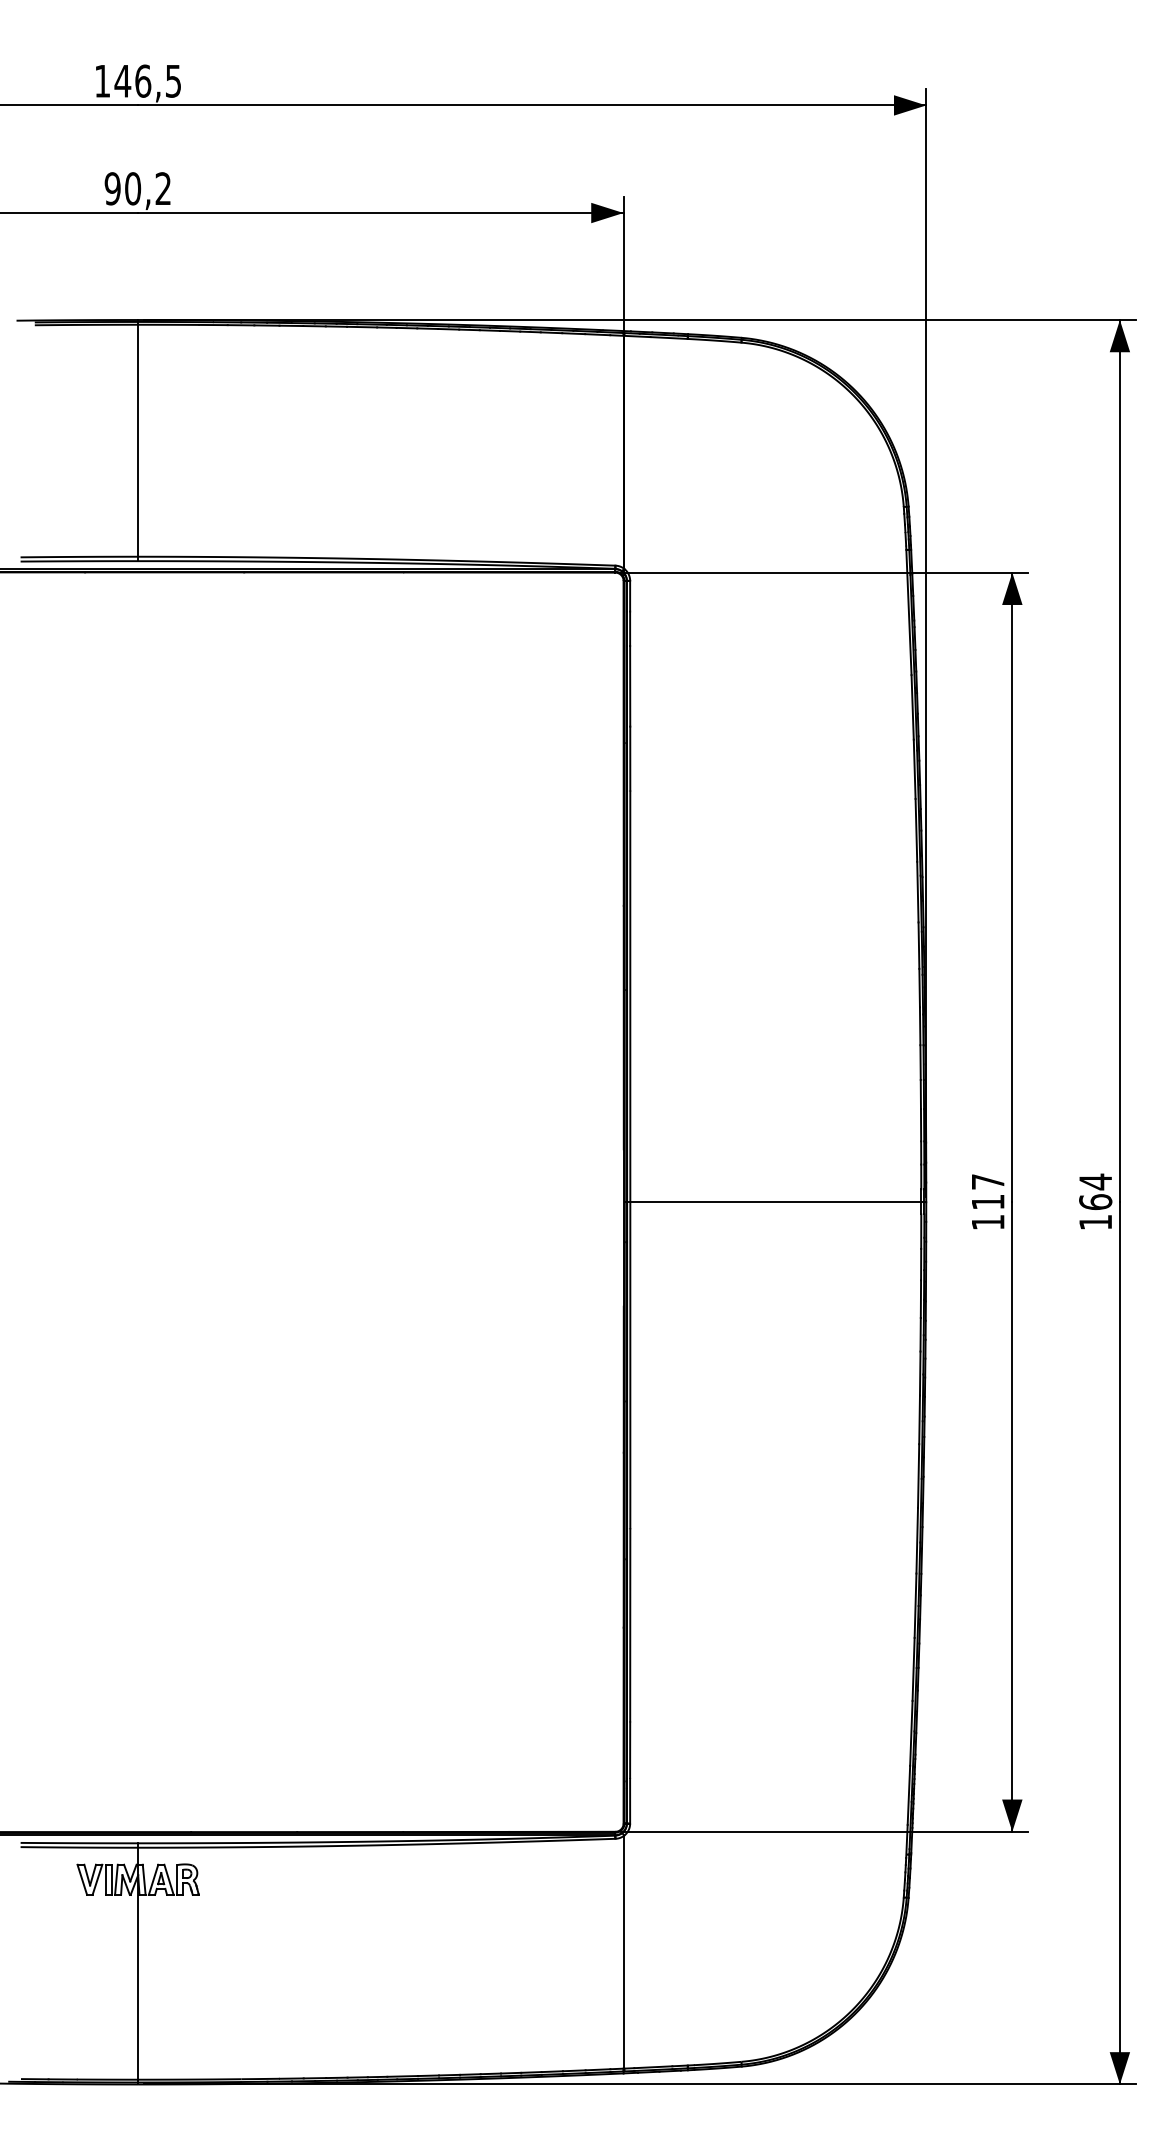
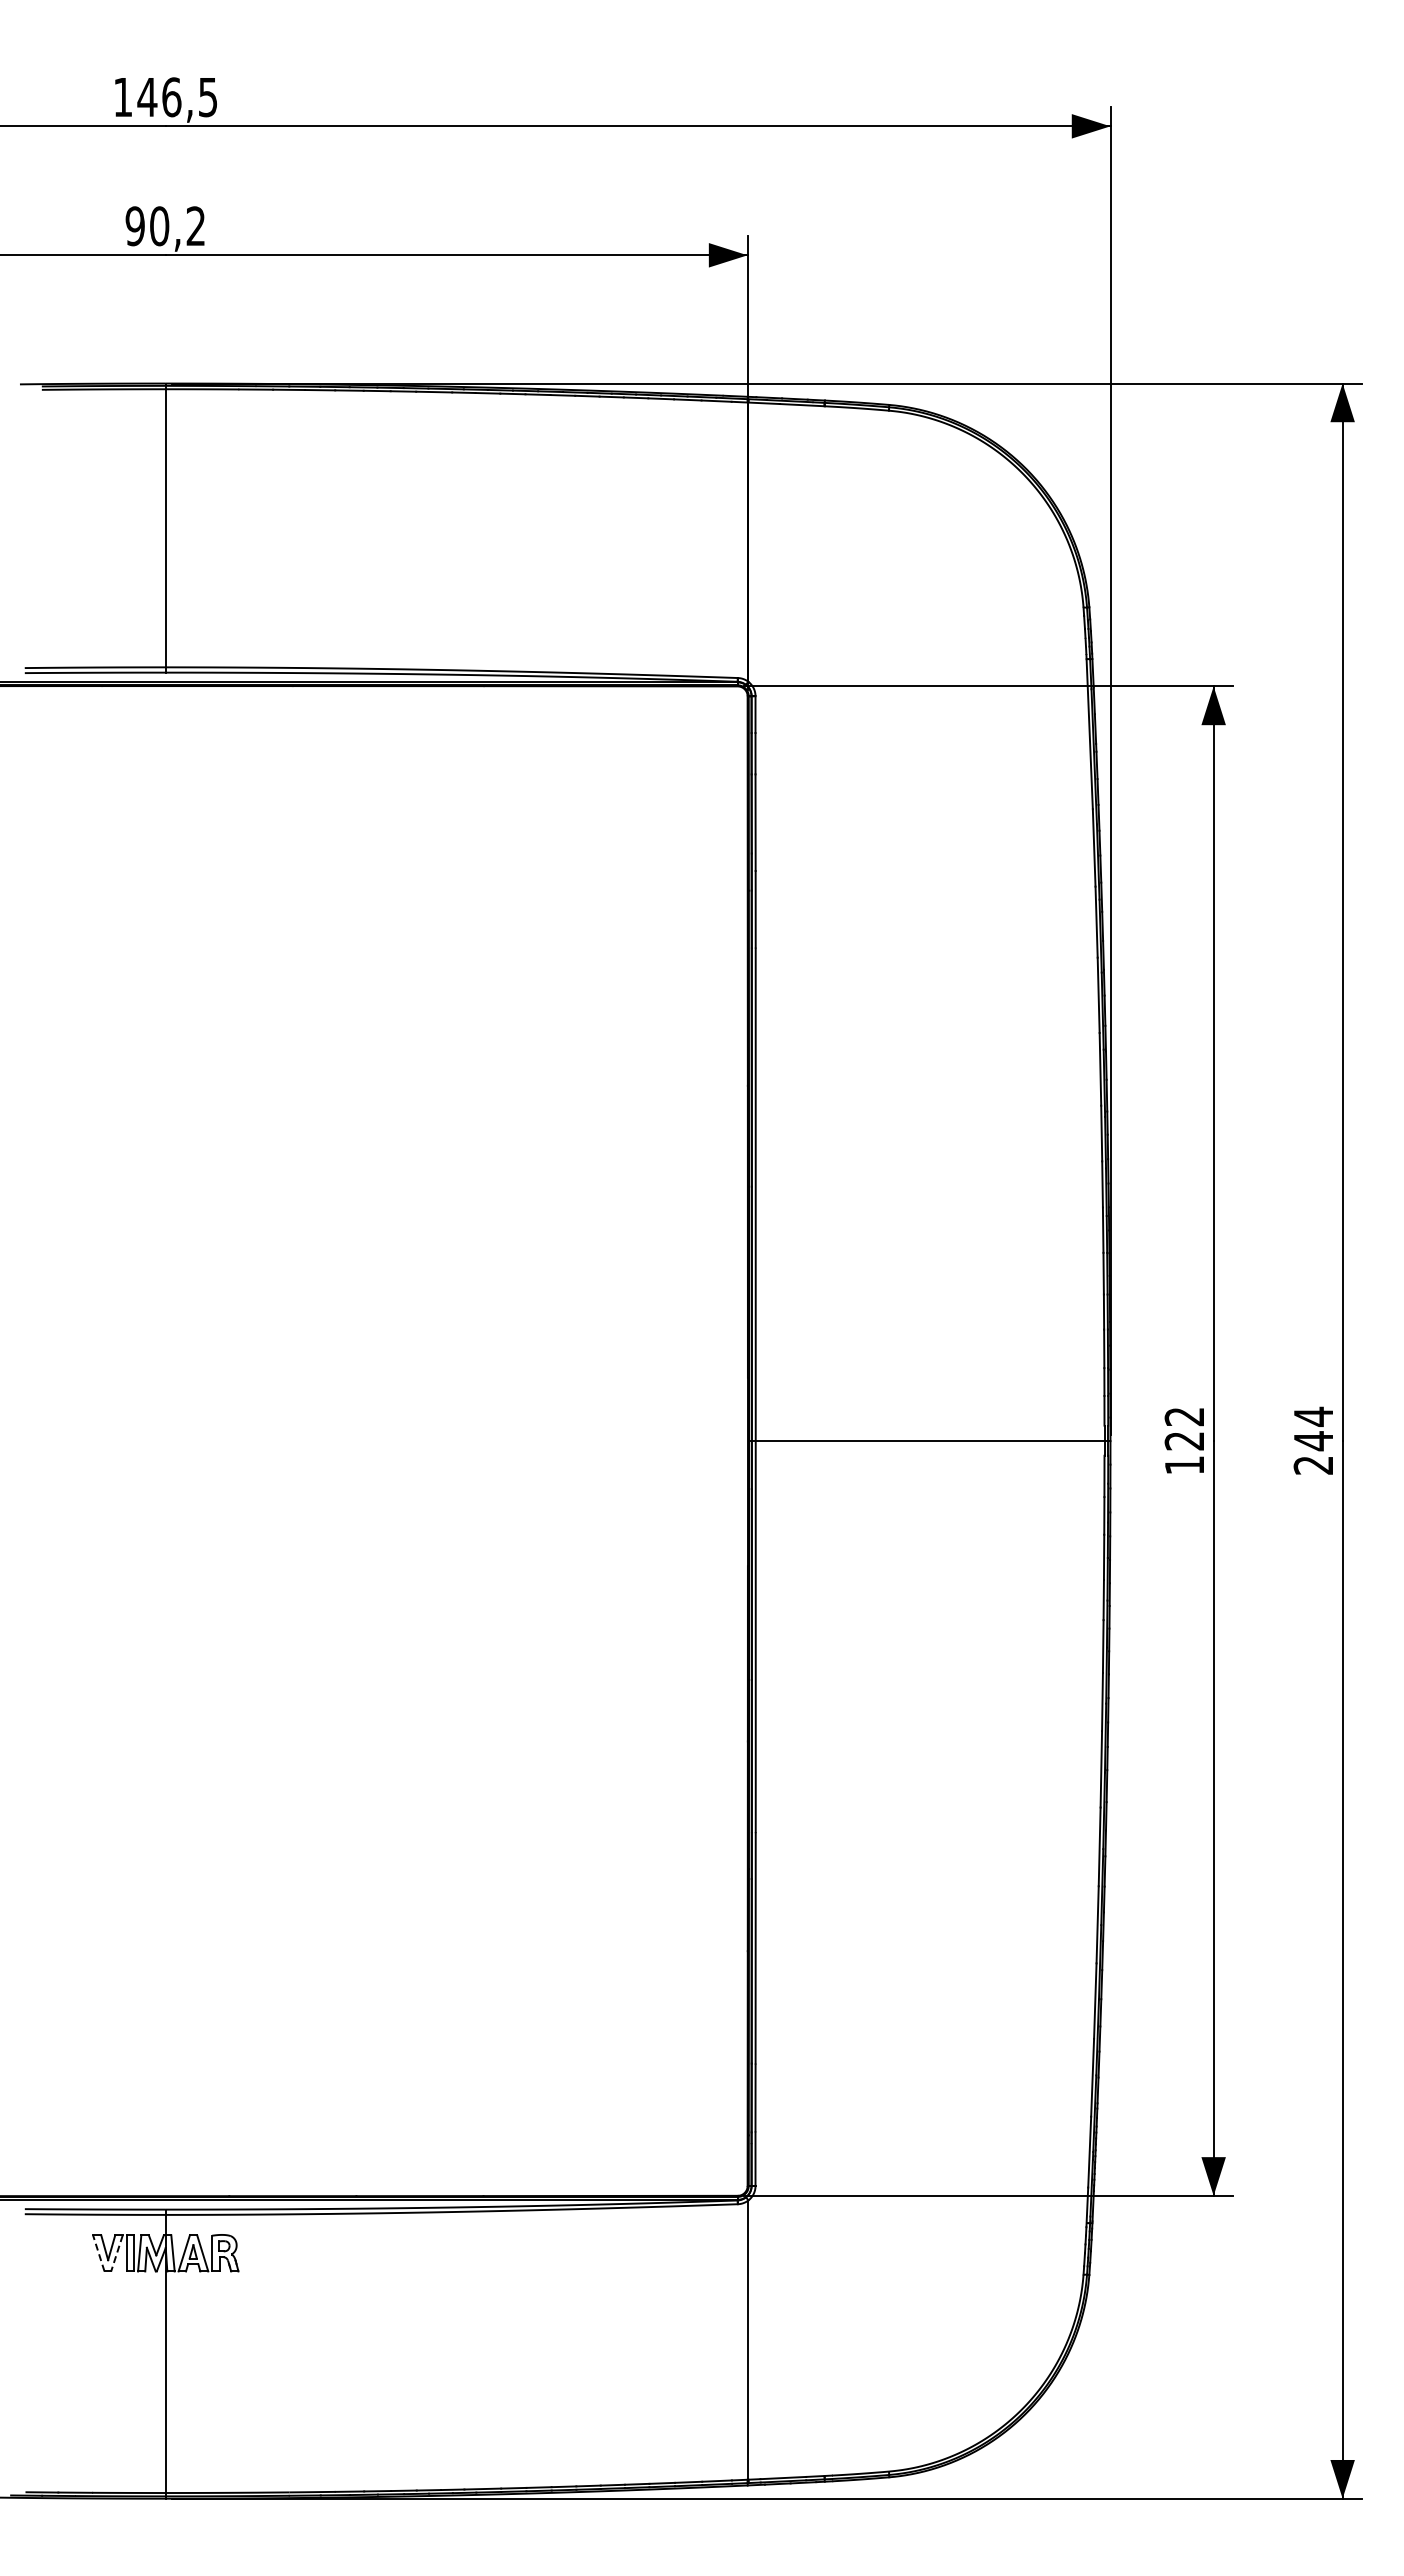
text: (987, 1191) -> (1183, 1428), 117 -> 122
text: (1095, 1211) -> (1313, 1452), 164 -> 244
line: (82, 1879) -> (98, 2253), solid -> dashed
line: (97, 1879) -> (116, 2253), solid -> dashed

